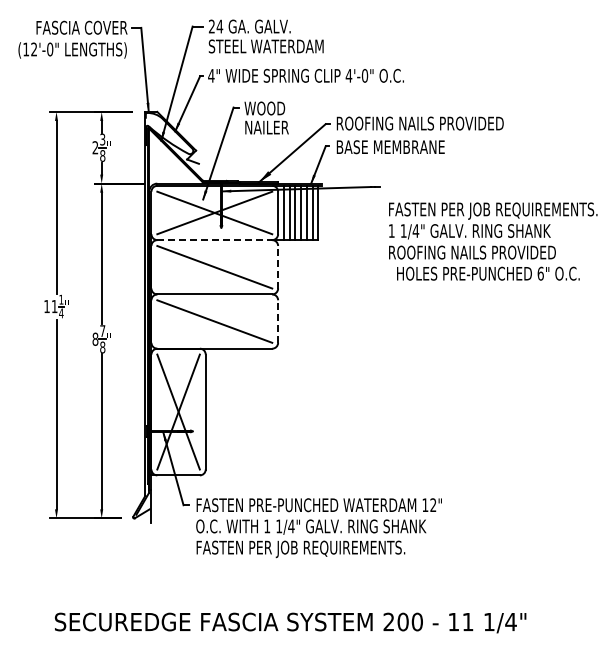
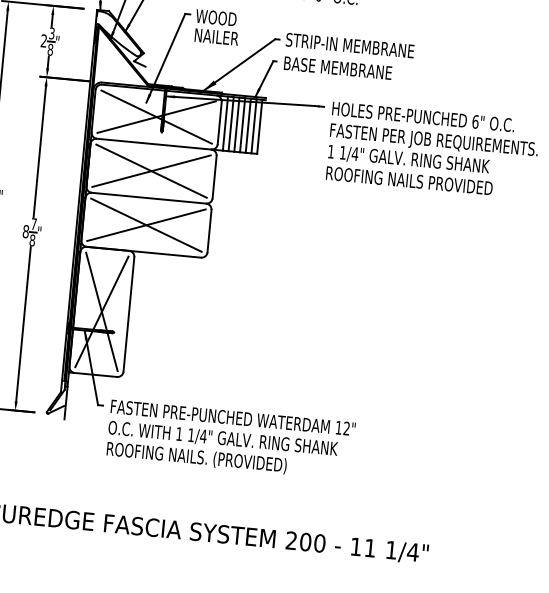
text: (419, 123) -> (368, 47), ROOFING NAILS PROVIDED -> STRIP-IN MEMBRANE
line: (215, 240) -> (154, 144), dashed -> solid
line: (278, 266) -> (215, 176), dashed -> solid
line: (214, 267) -> (151, 171), added
text: (488, 273) -> (423, 116), moved
line: (214, 321) -> (146, 225), added
line: (278, 321) -> (209, 231), dashed -> solid
text: (301, 549) -> (211, 460), FASTEN PER JOB REQUIREMENTS. -> ROOFING NAILS. (PROVIDED)

